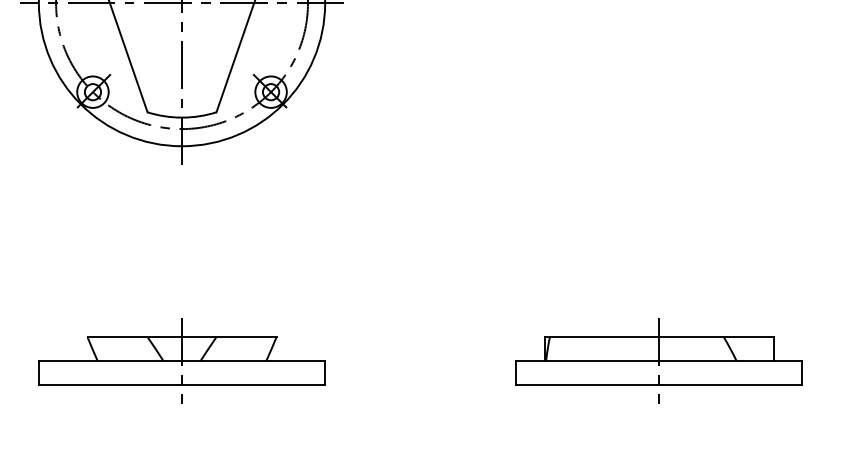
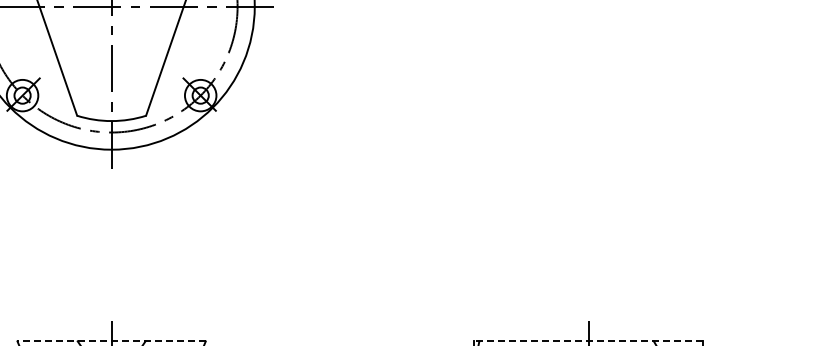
line: (182, 337) -> (112, 340), solid -> dashed
line: (659, 337) -> (589, 340), solid -> dashed

